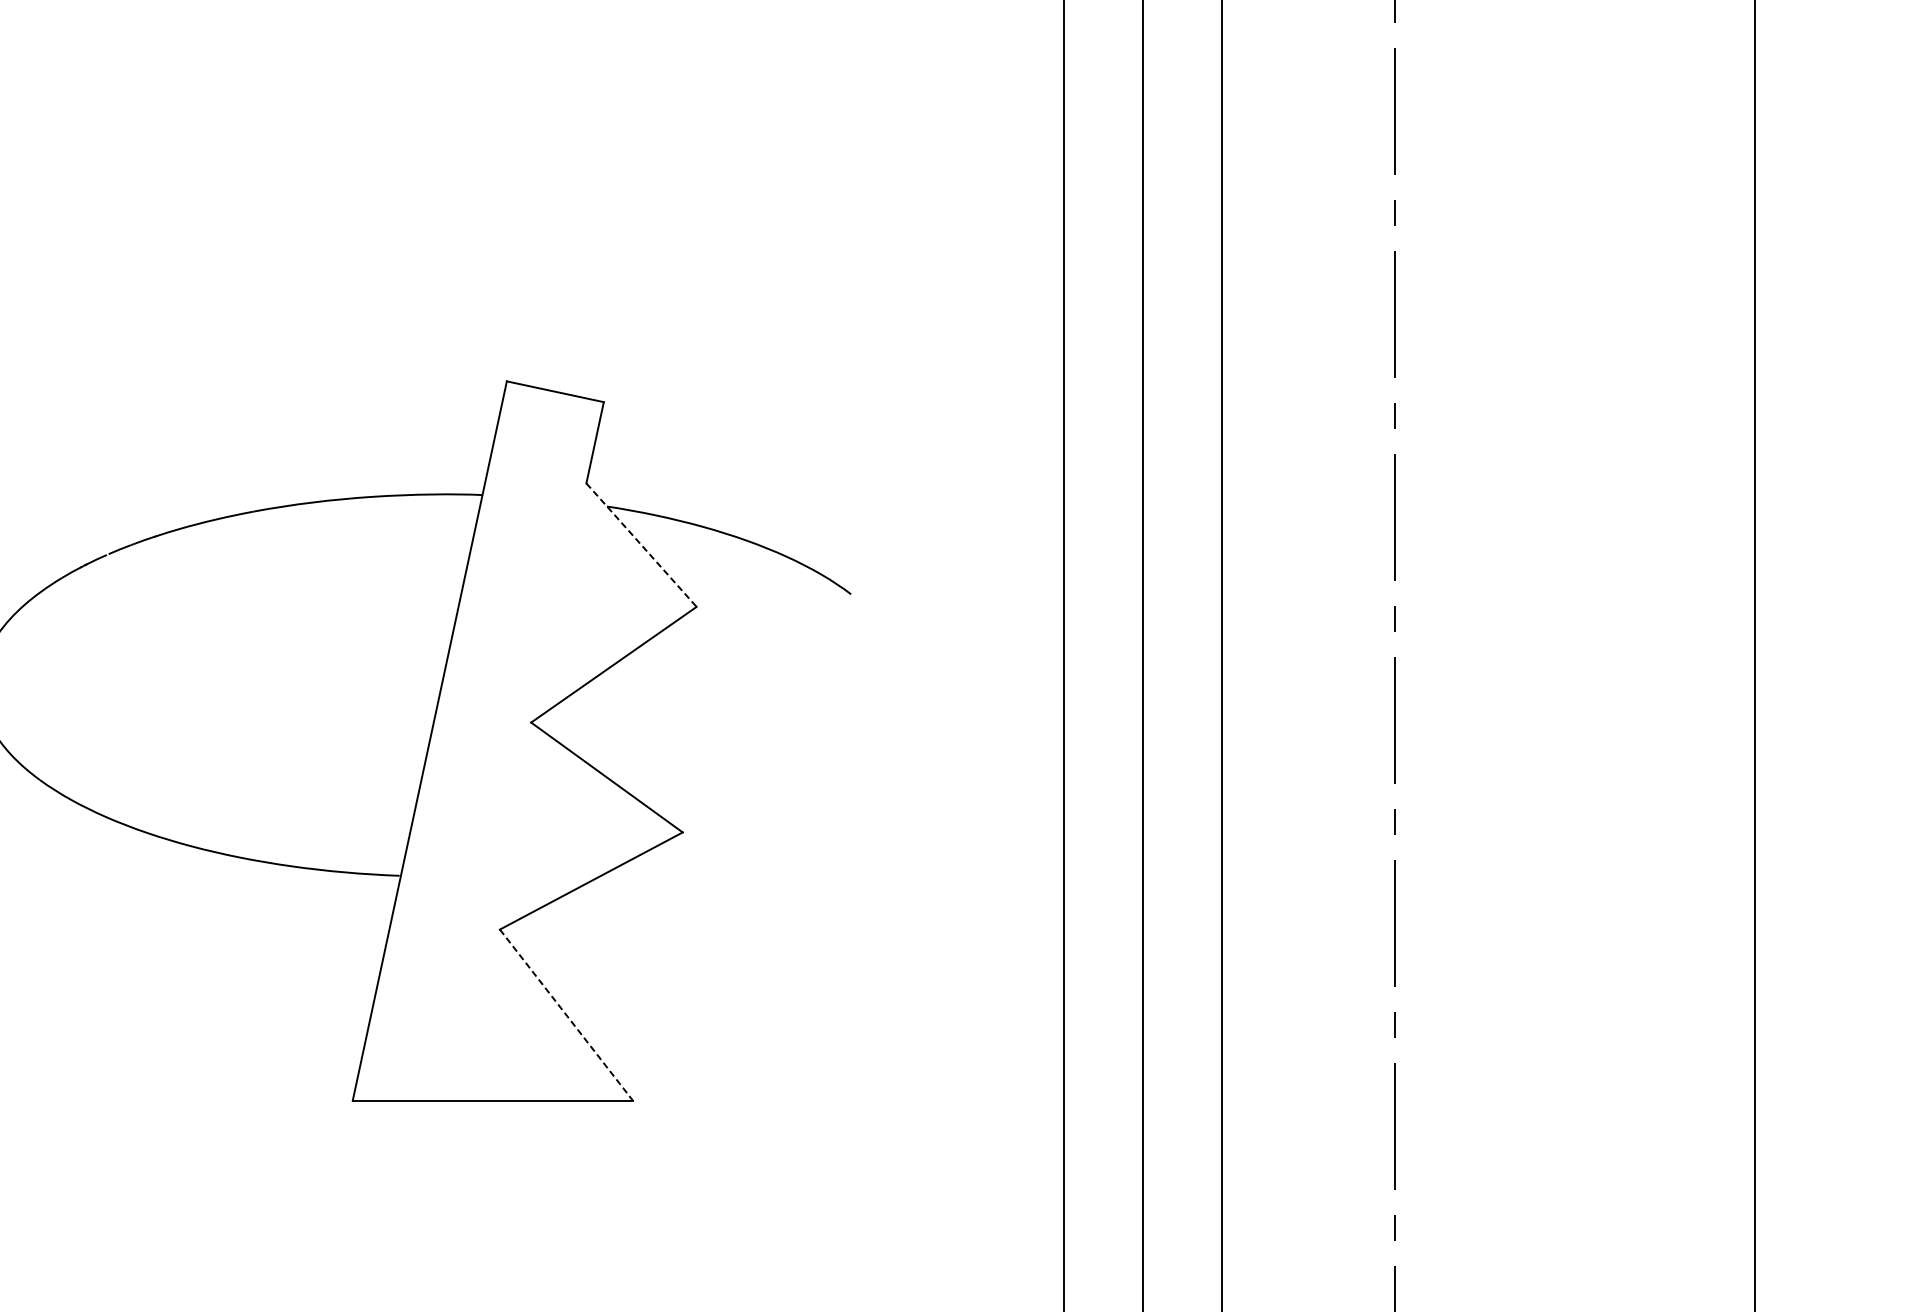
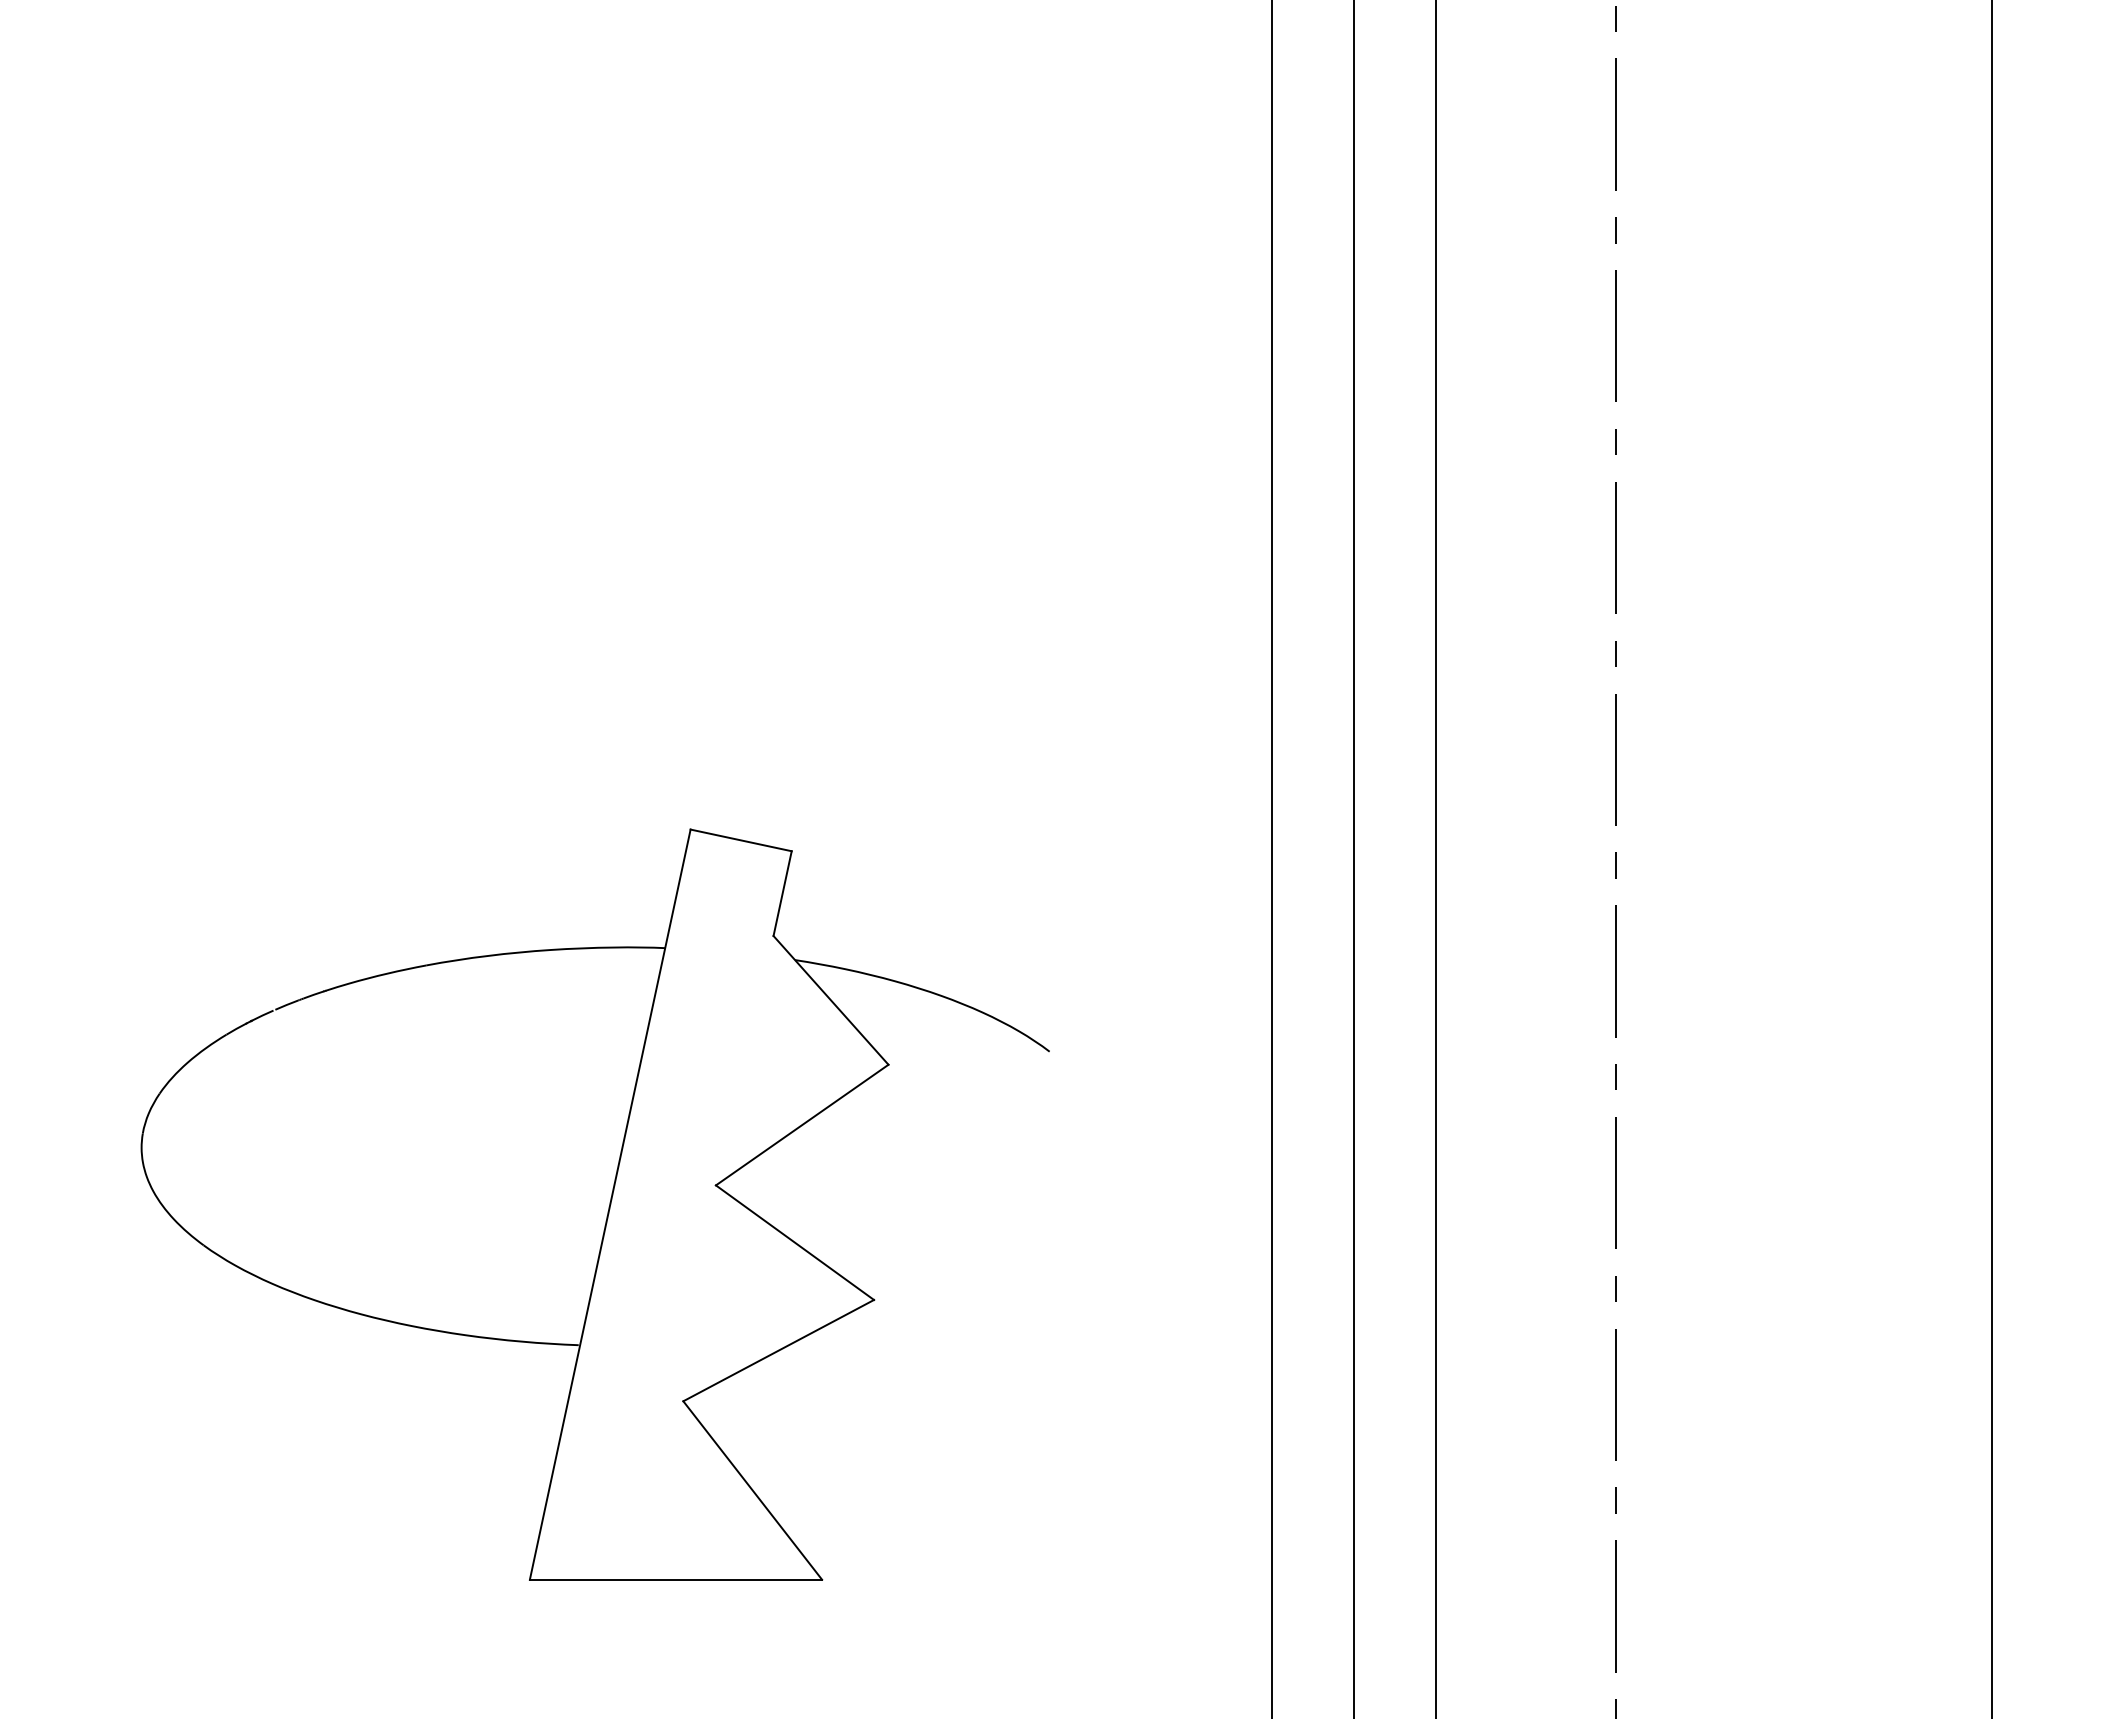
line: (641, 545) -> (831, 1000), dashed -> solid
line: (567, 1015) -> (753, 1490), dashed -> solid

